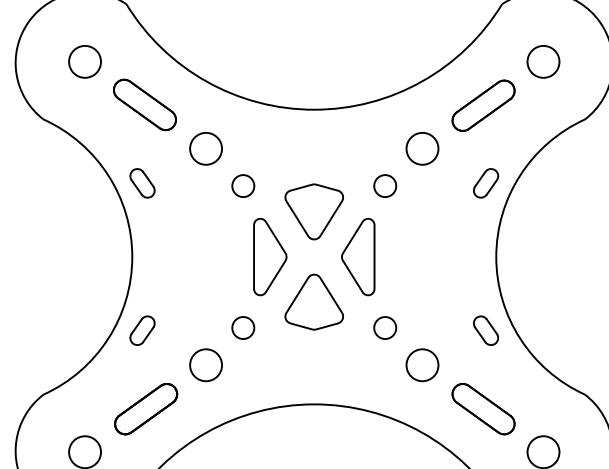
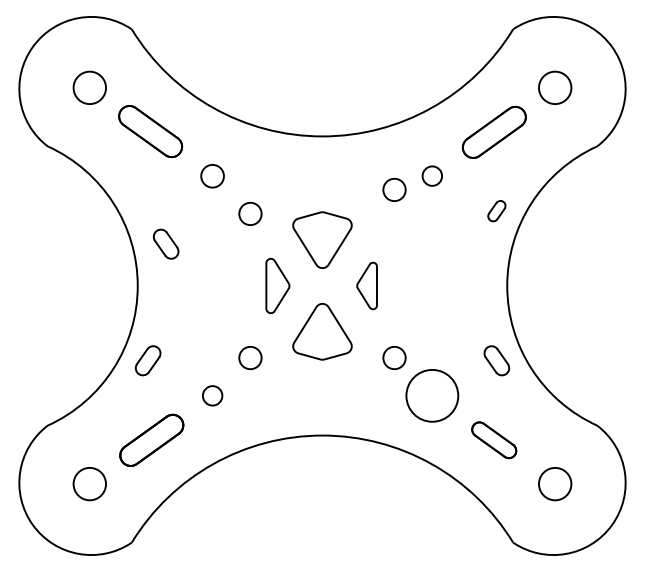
circle: (422, 148) -> (432, 175), size x0.6
circle: (205, 149) -> (212, 176), size x0.7
part: (141, 182) -> (165, 243), moved
part: (485, 182) -> (496, 210), size x0.7
circle: (385, 185) -> (394, 189), moved
part: (269, 256) -> (277, 285), size x0.7
part: (357, 256) -> (366, 285), size x0.6
circle: (205, 364) -> (212, 395), size x0.6
circle: (422, 364) -> (432, 395), size x1.6
part: (482, 408) -> (493, 439), size x0.7

